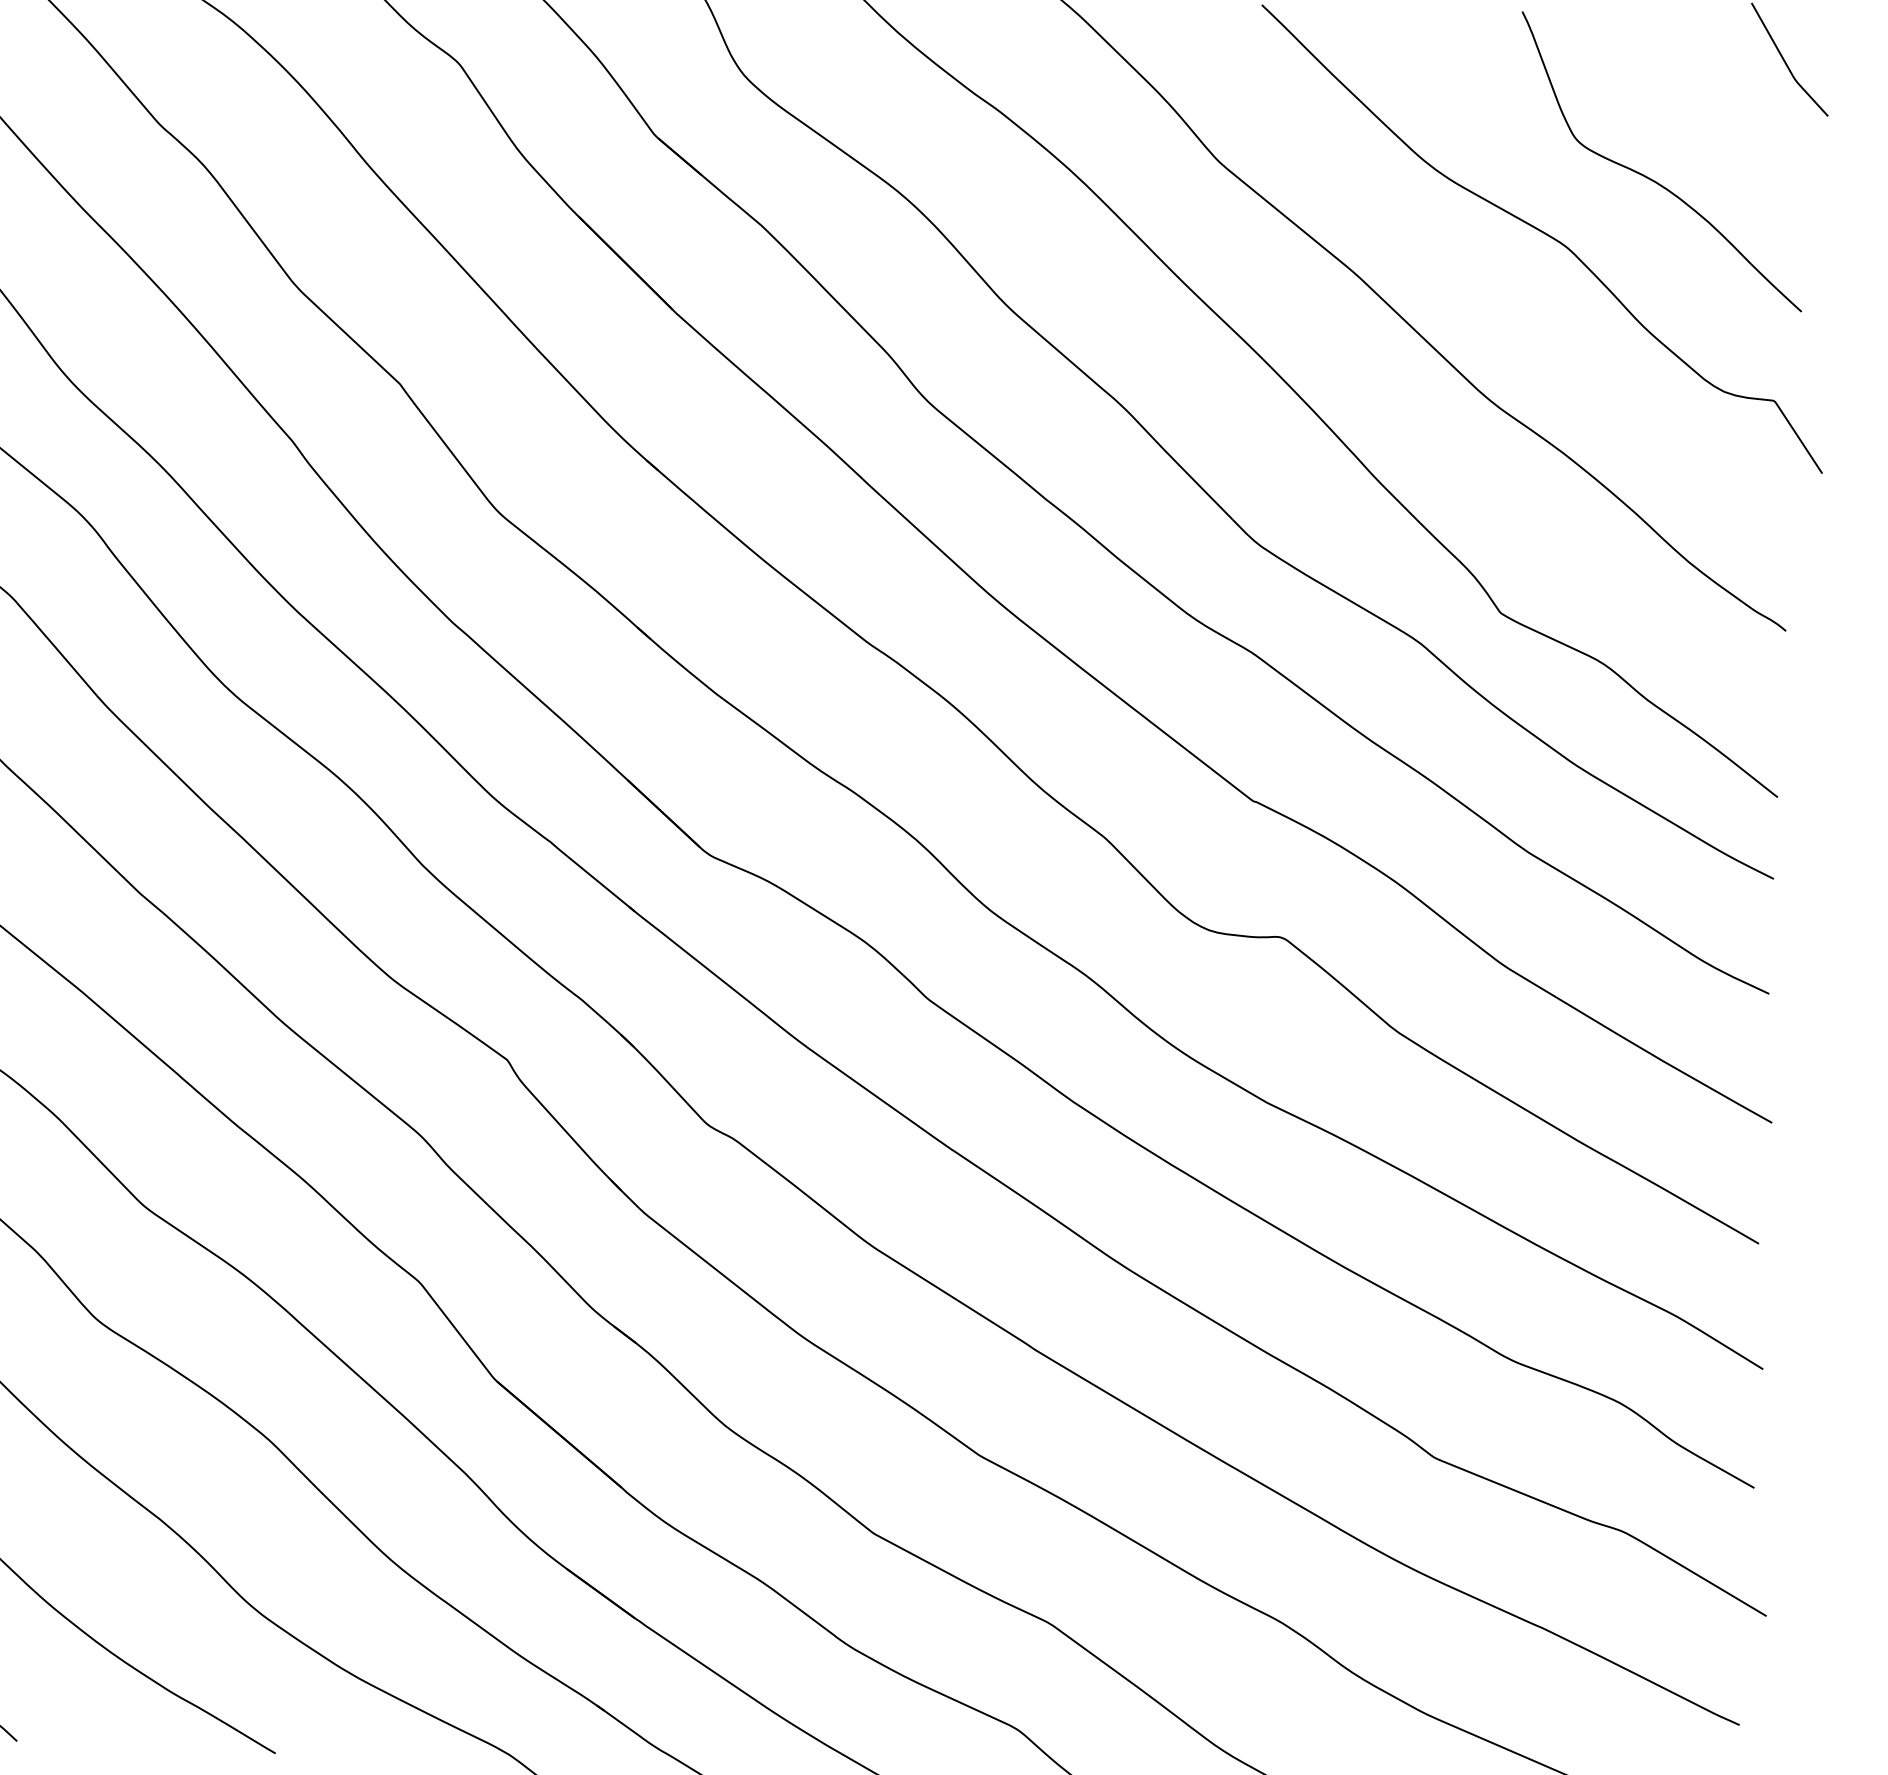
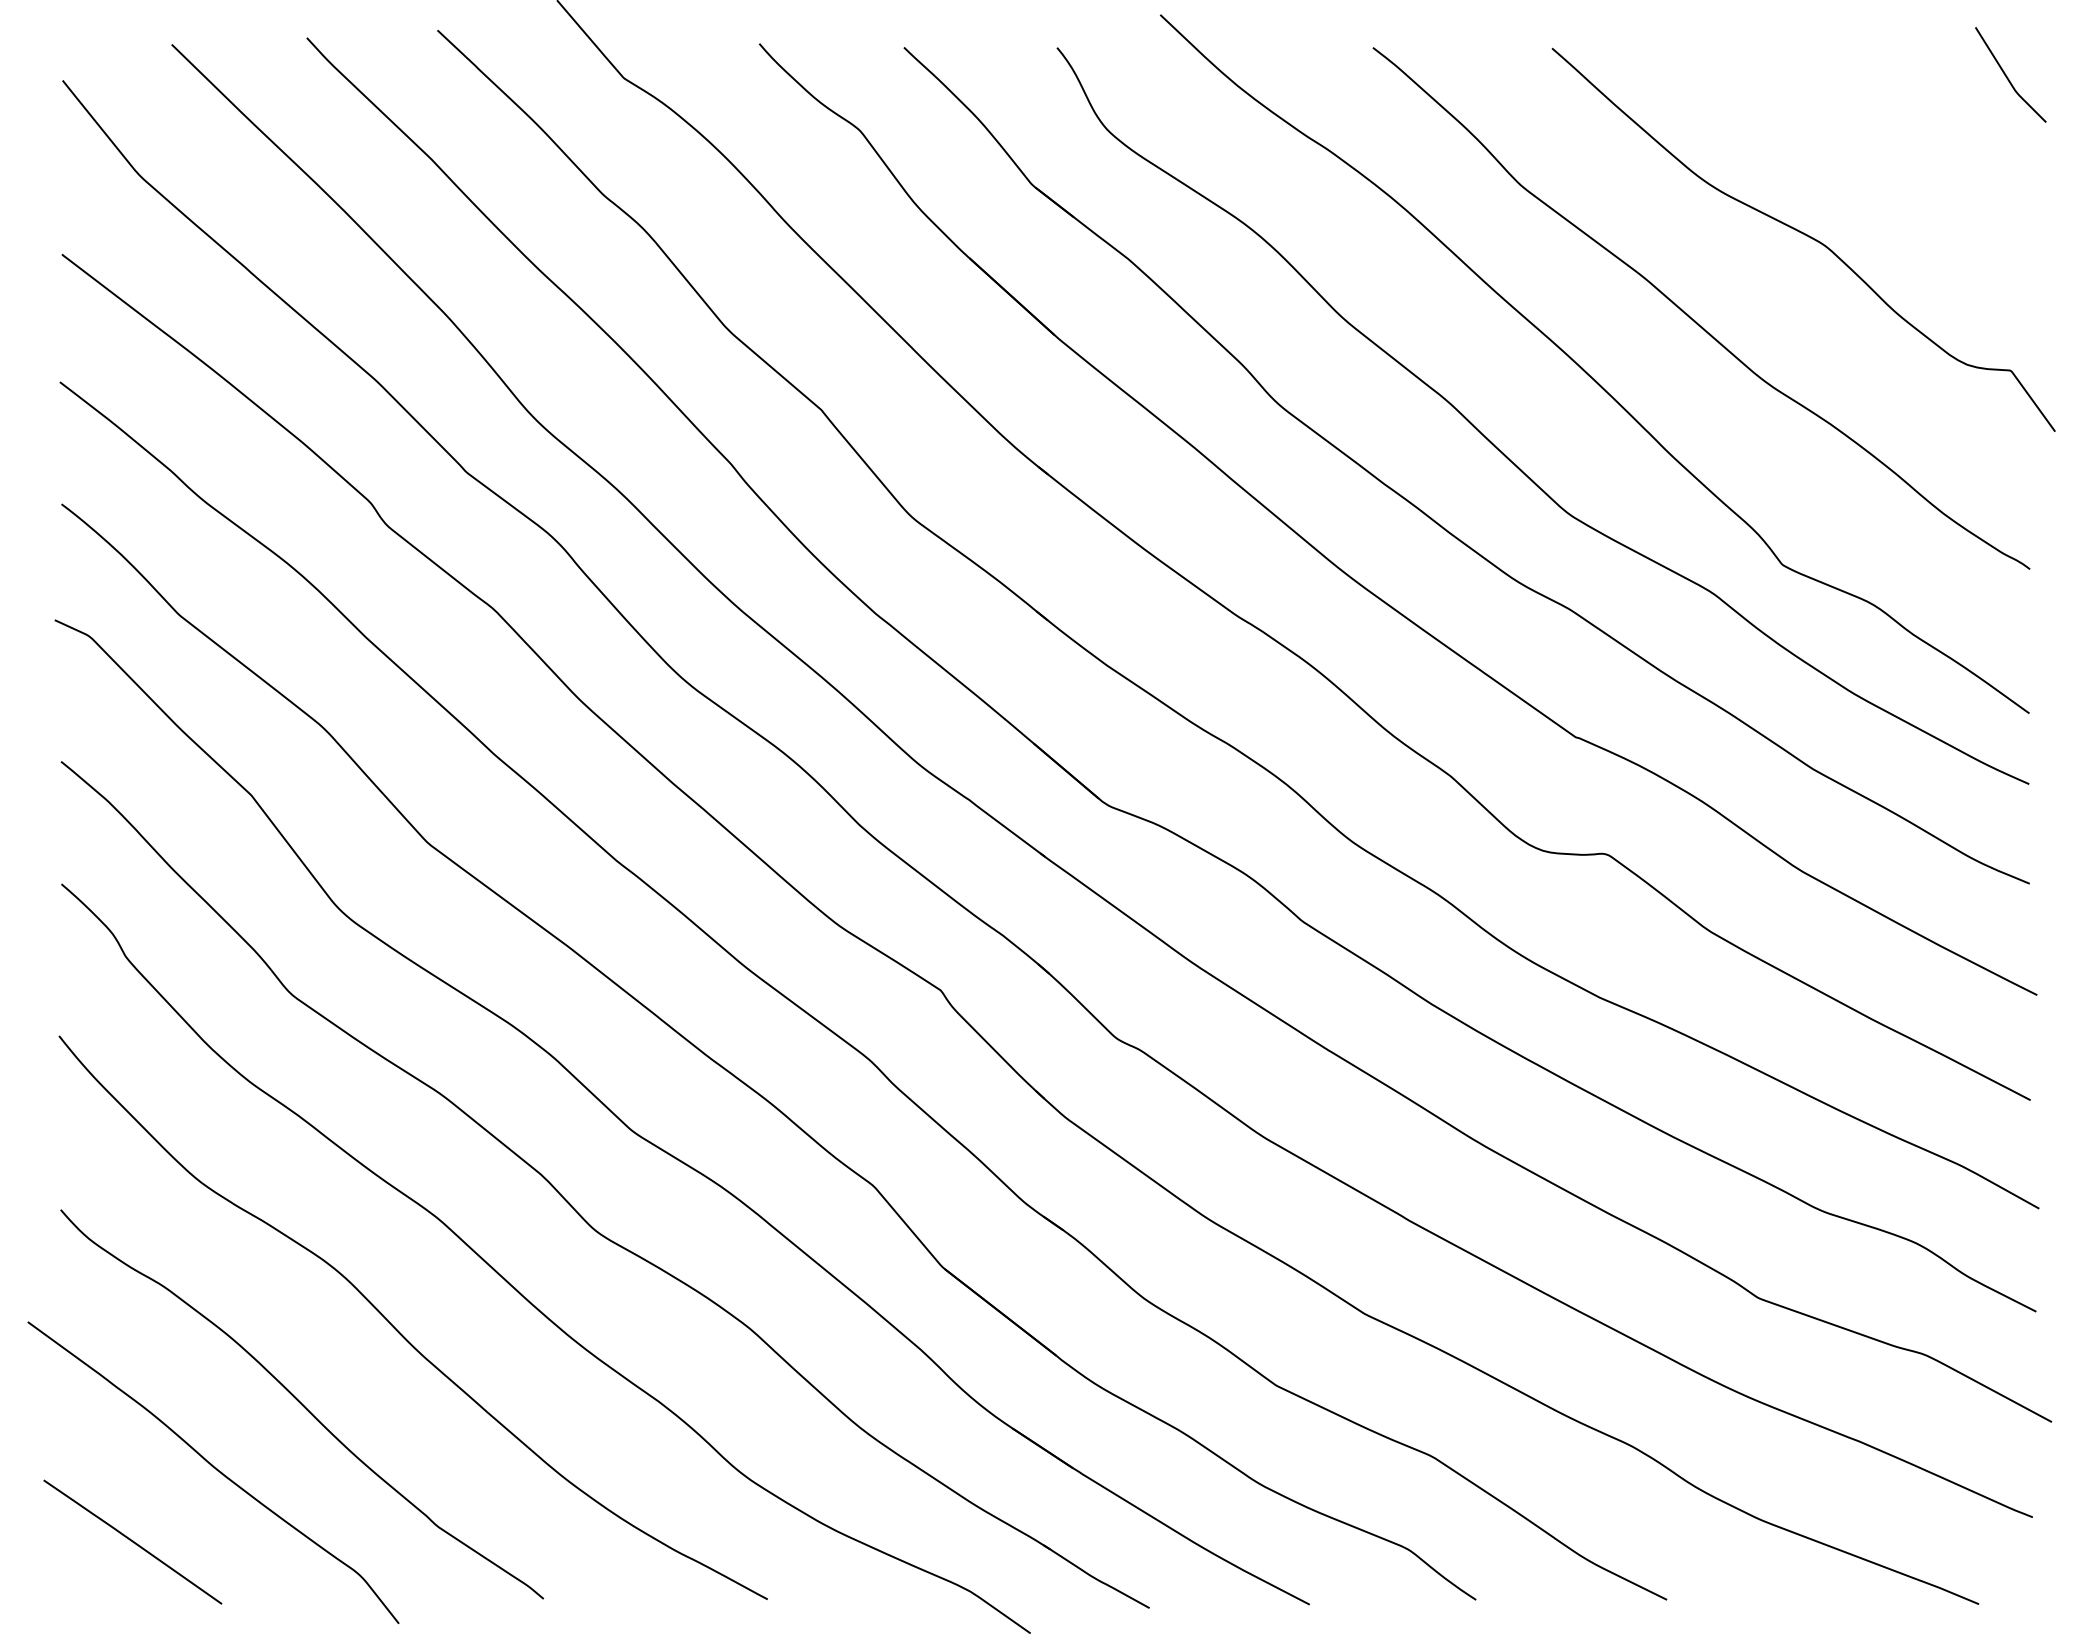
curve: (1652, 178) -> (1896, 183), removed

